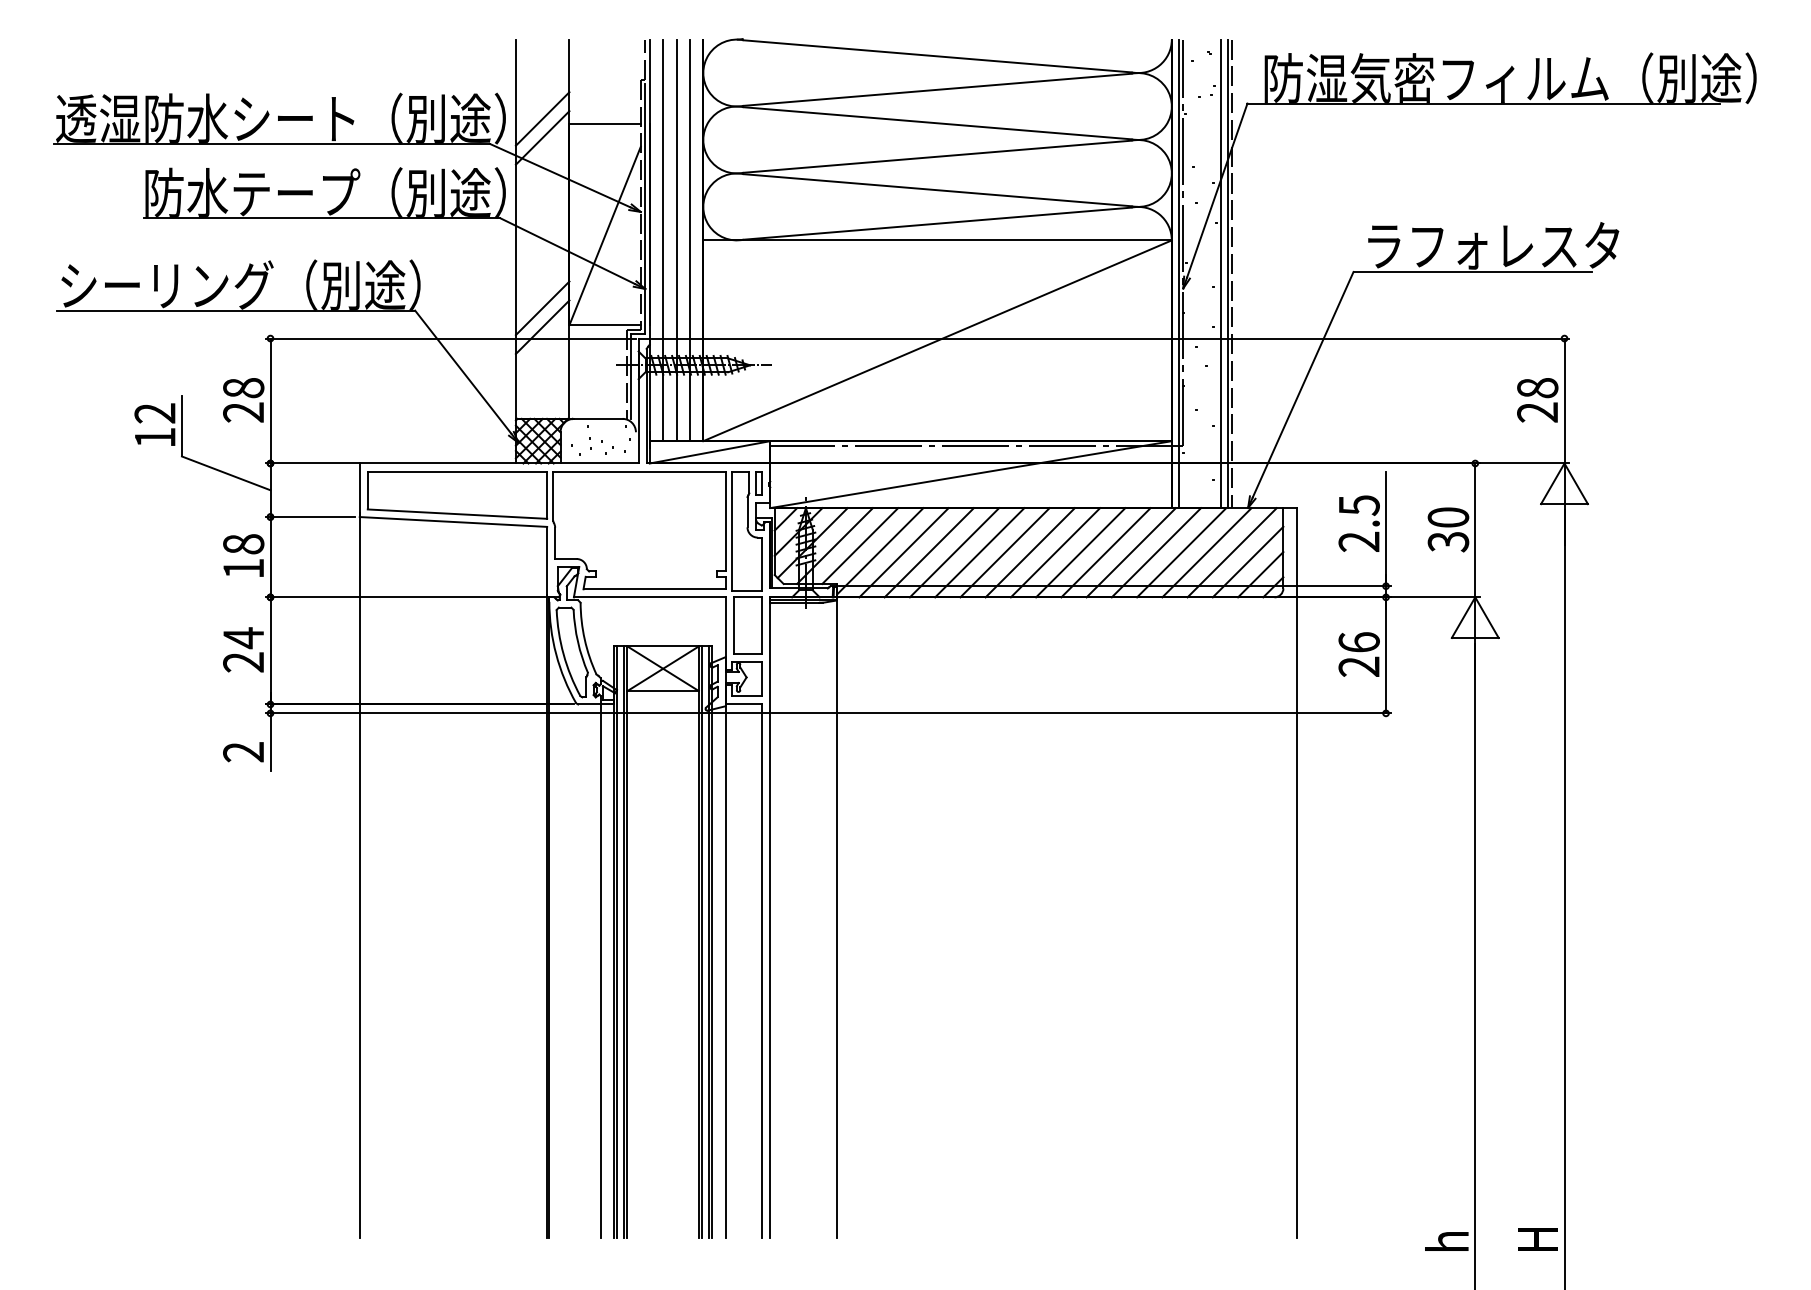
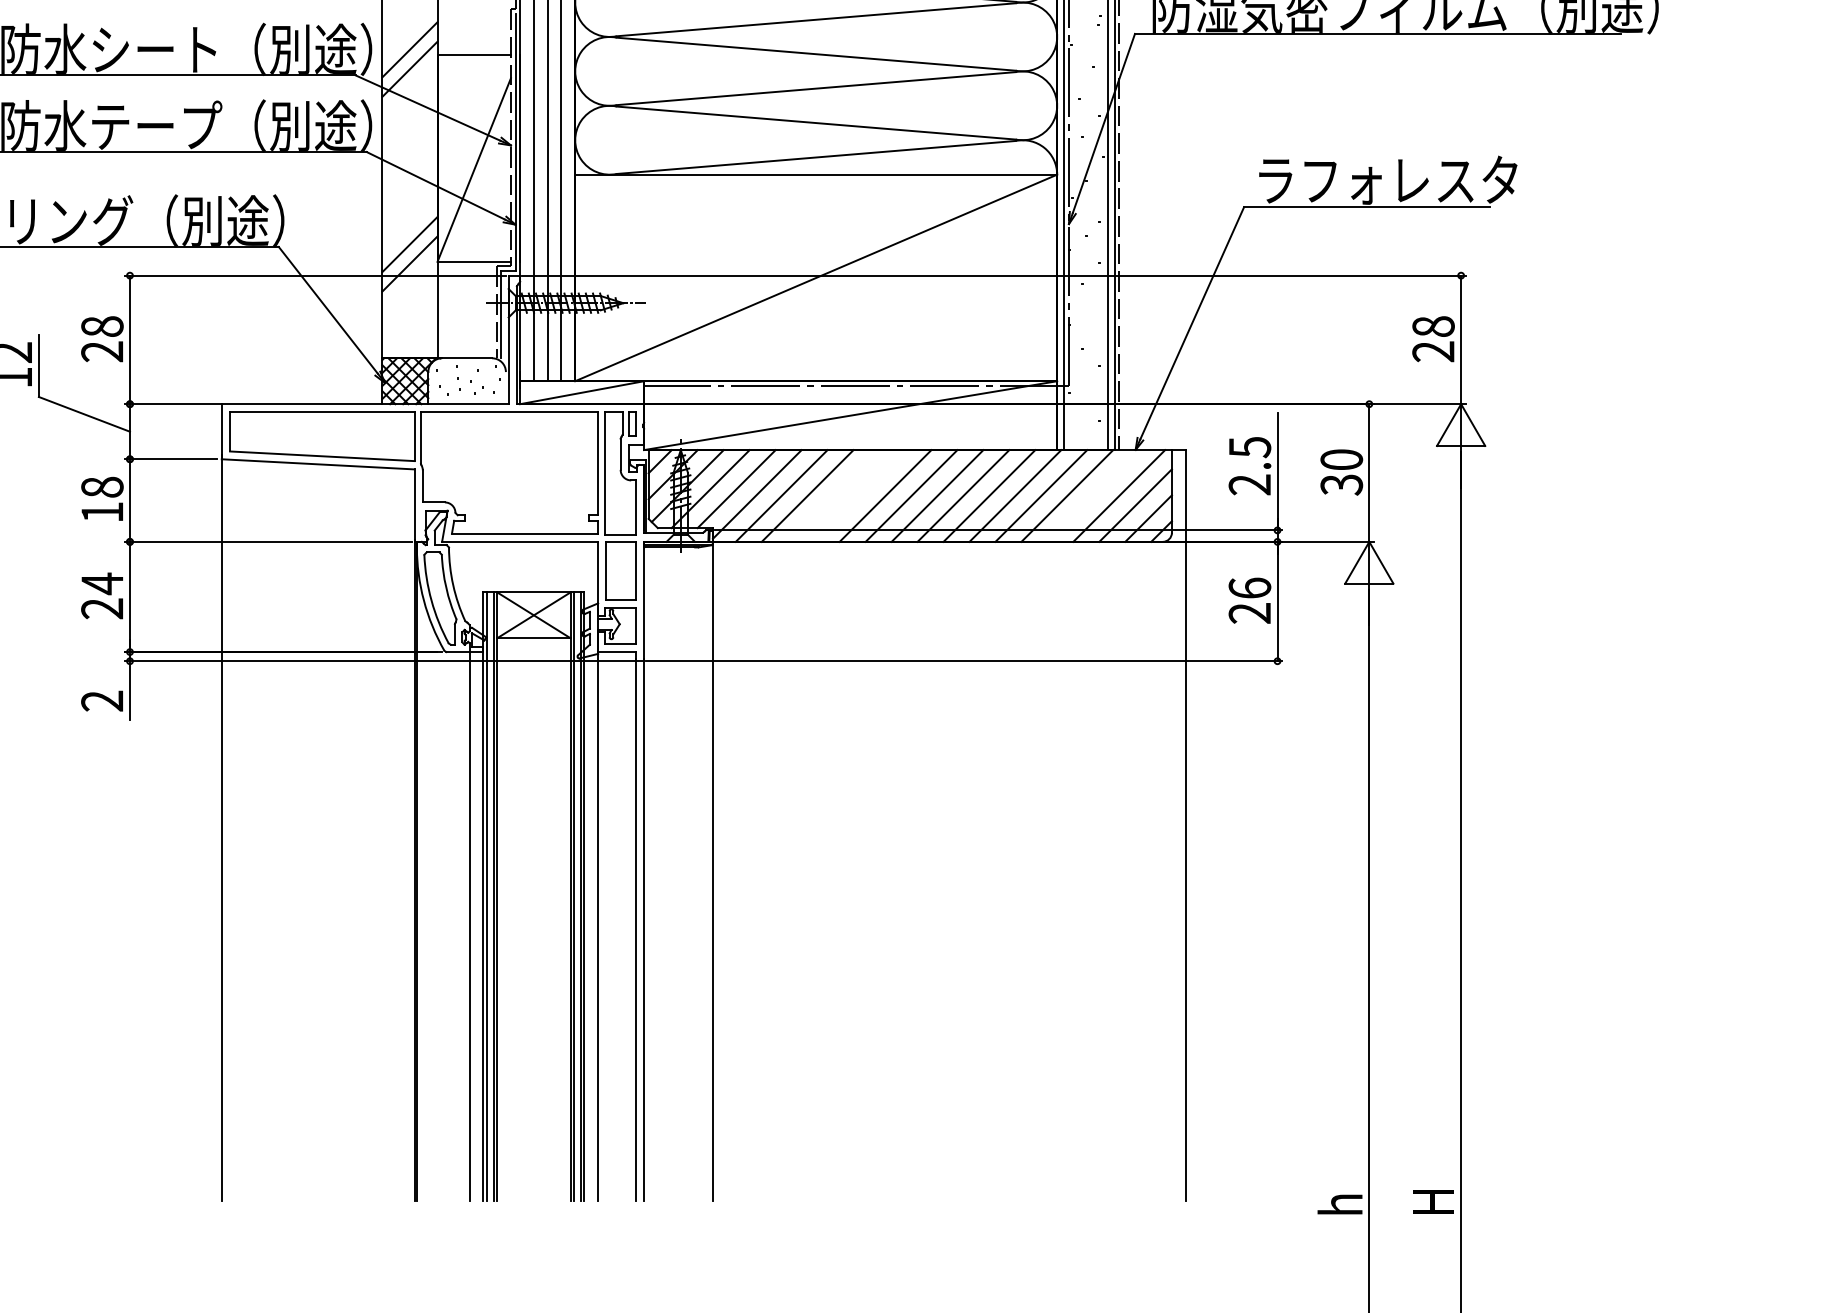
line: (954, 552) -> (833, 495), removed
line: (979, 552) -> (859, 495), removed
line: (1206, 552) -> (1092, 495), removed

